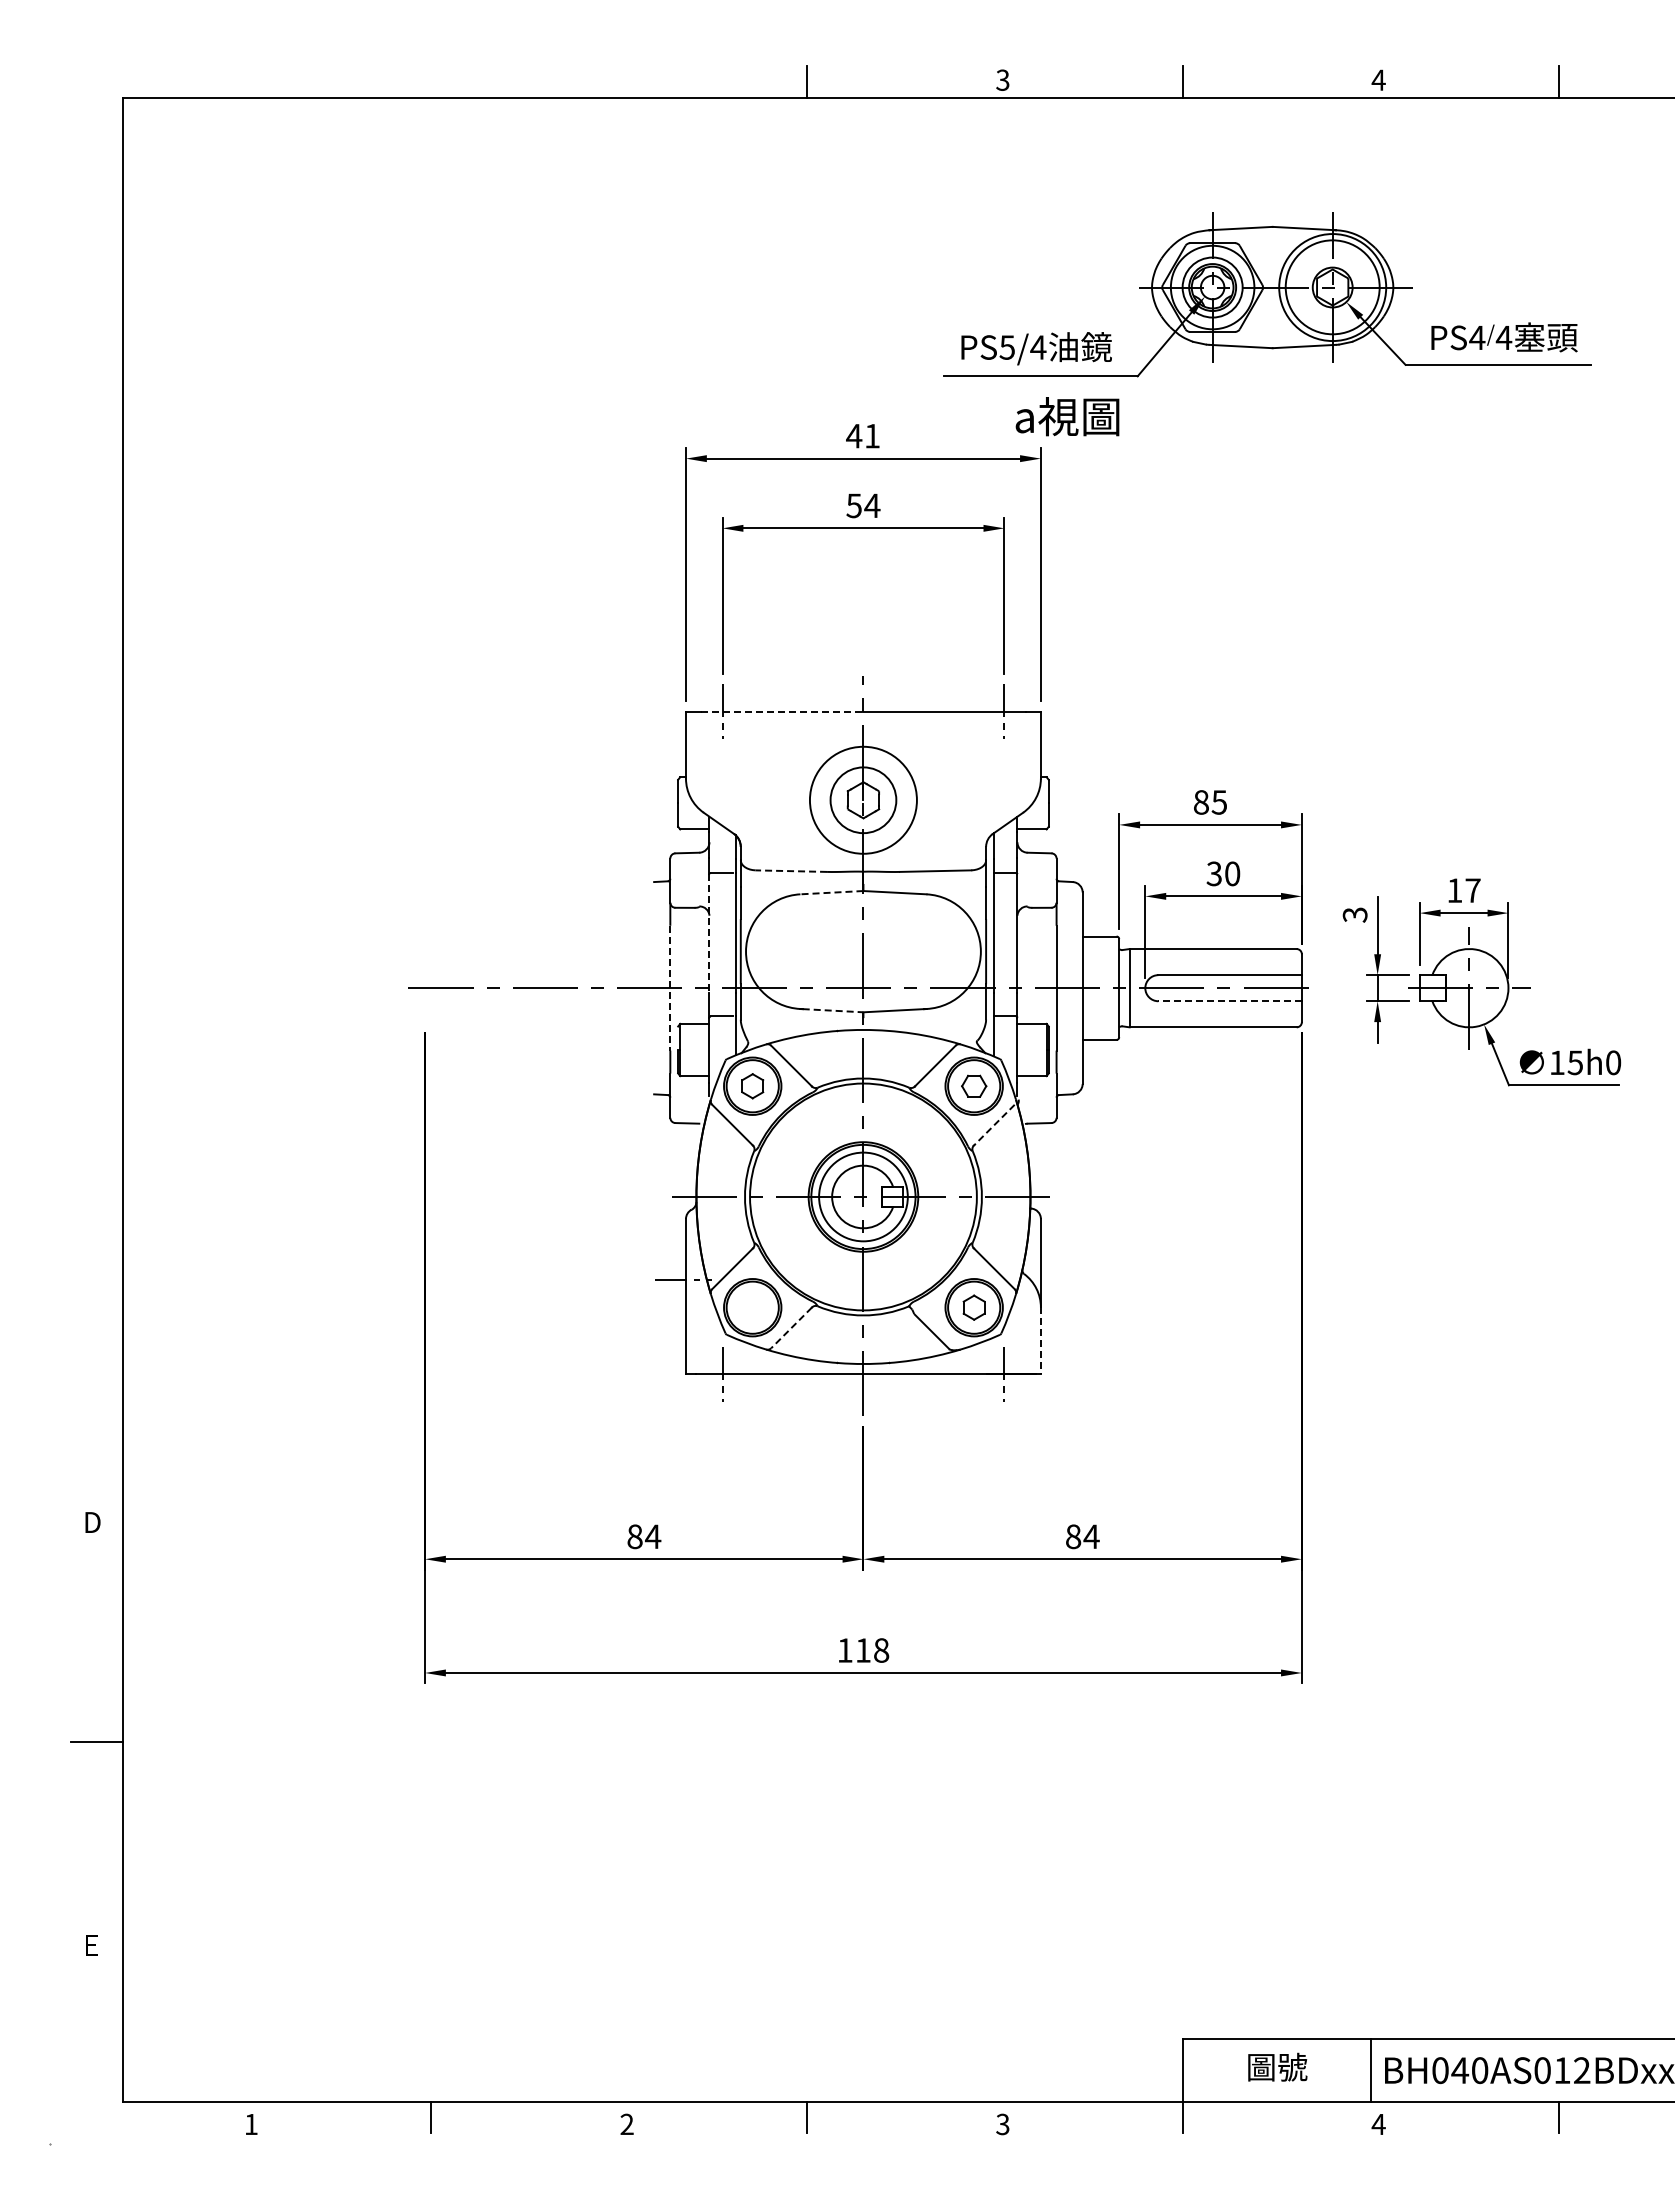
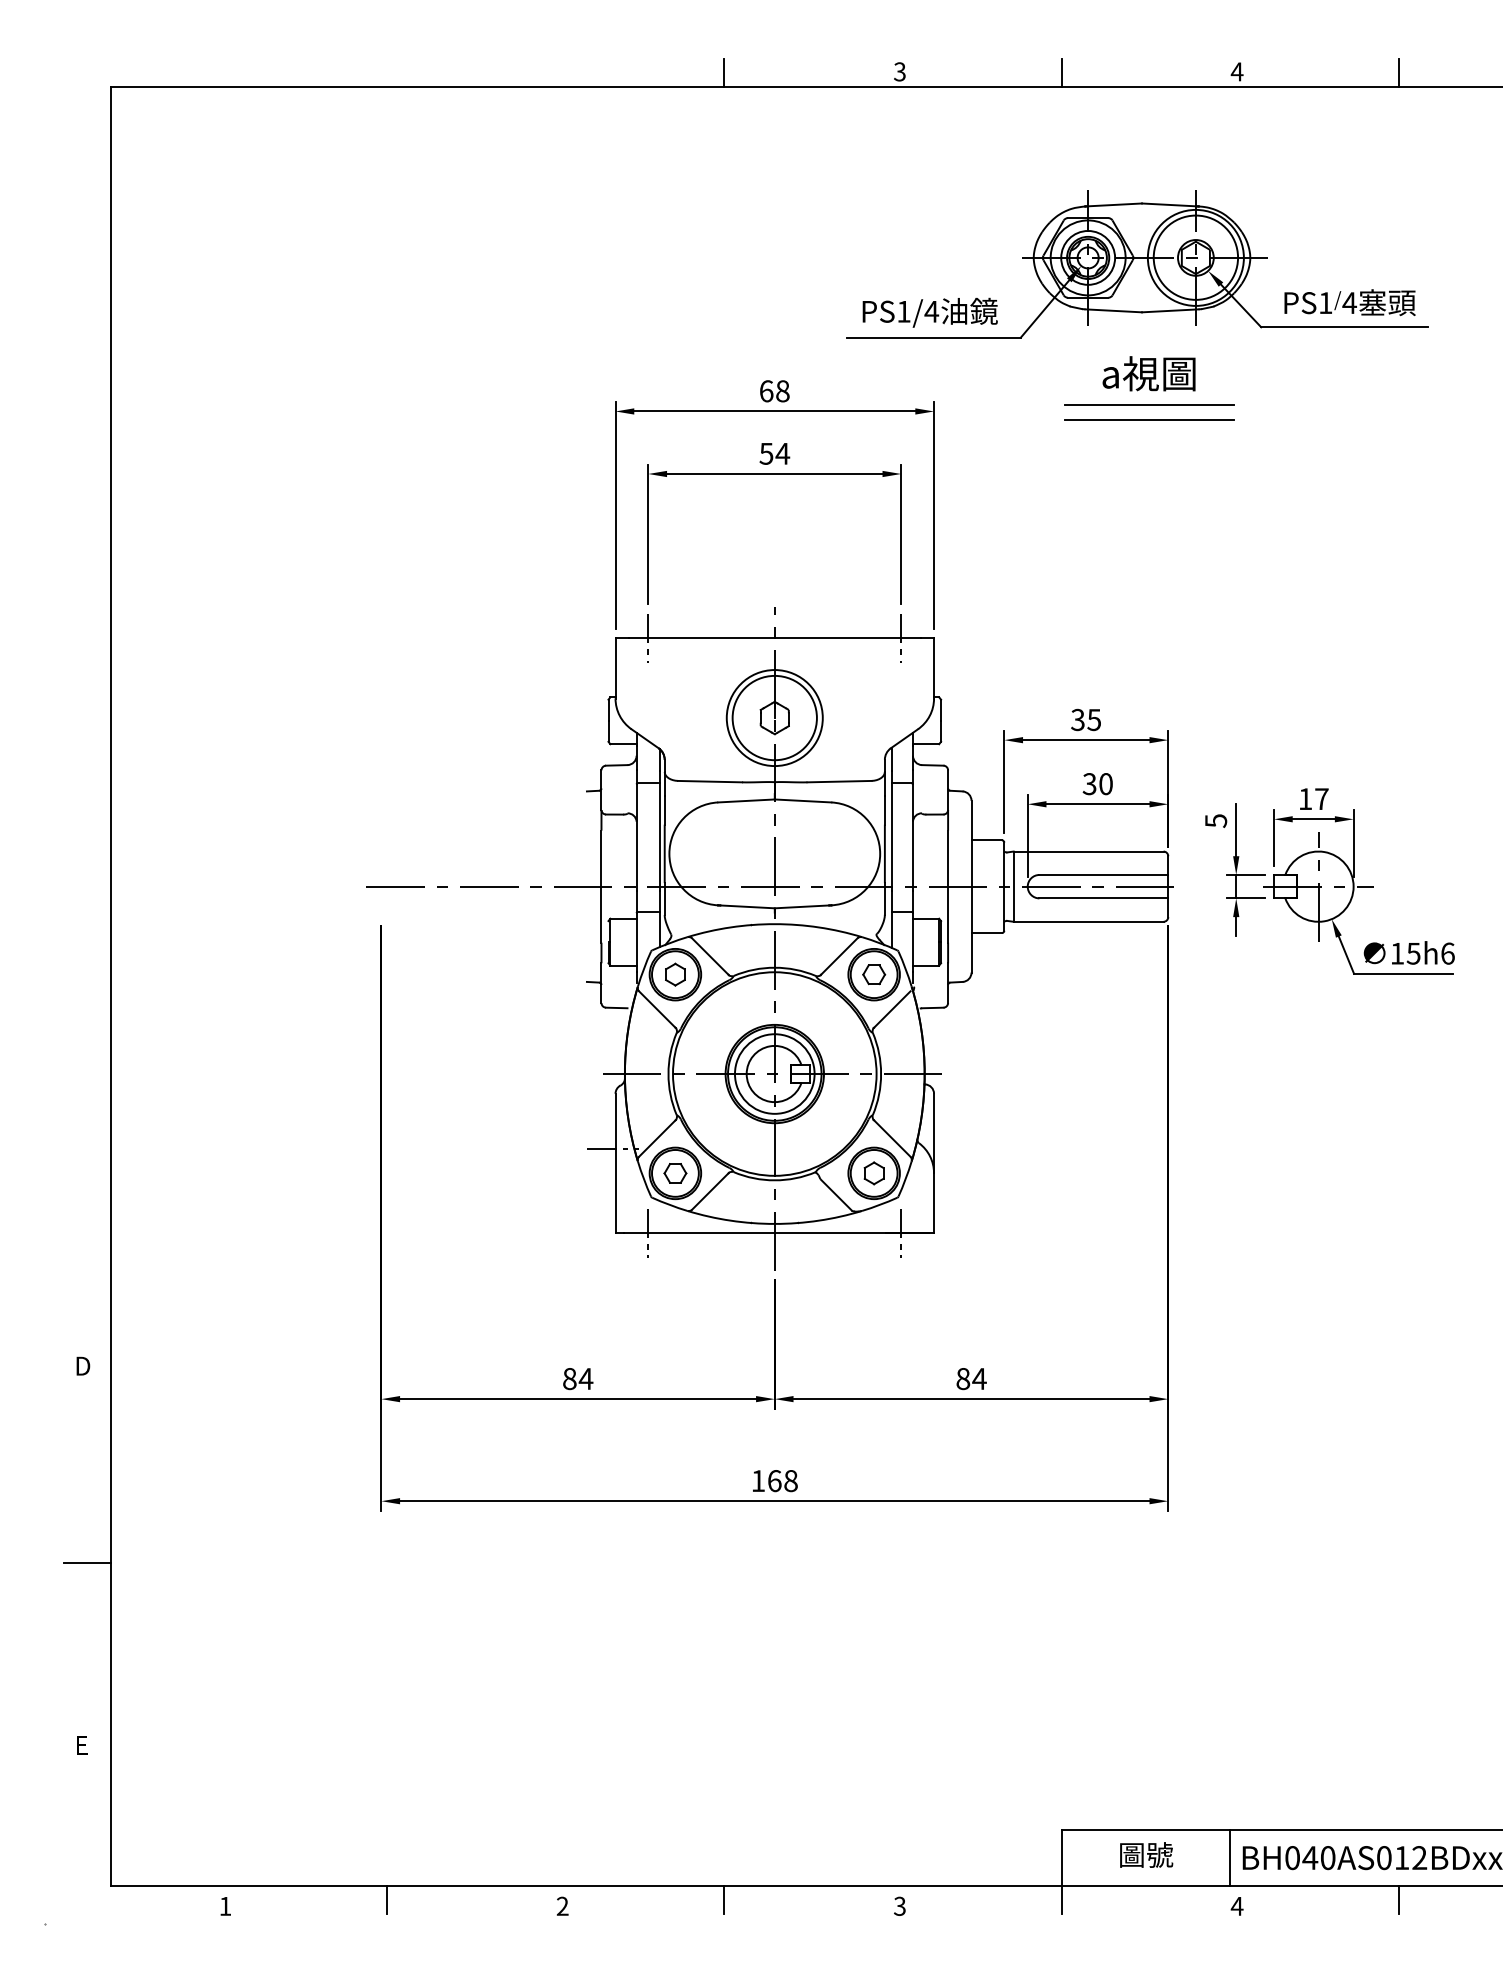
text: (1477, 337) -> (1325, 302), PS4 -> PS1
text: (1006, 347) -> (903, 311), 5 -> 1
text: (1067, 416) -> (1149, 373), moved
text: (863, 435) -> (774, 390), 41 -> 68
line: (1280, 451) -> (1149, 405), added
line: (1280, 468) -> (1149, 420), added
line: (782, 711) -> (702, 638), dashed -> solid
circle: (863, 800) -> (774, 718), size x1.43
text: (1200, 802) -> (1077, 720), 85 -> 35
line: (791, 871) -> (710, 781), dashed -> solid
line: (831, 892) -> (746, 800), dashed -> solid
text: (1354, 914) -> (1215, 820), 3 -> 5
line: (709, 933) -> (636, 837), dashed -> solid
line: (670, 988) -> (601, 886), dashed -> solid
line: (1230, 1001) -> (1104, 898), dashed -> solid
line: (833, 1010) -> (747, 906), dashed -> solid
text: (1613, 1062) -> (1447, 953), 15h0 -> 15h6
line: (994, 1125) -> (892, 1009), dashed -> solid
part: (752, 1307) -> (675, 1173), added
line: (791, 1327) -> (710, 1191), dashed -> solid
line: (1040, 1341) -> (933, 1203), dashed -> solid
text: (863, 1650) -> (774, 1481), 118 -> 168

